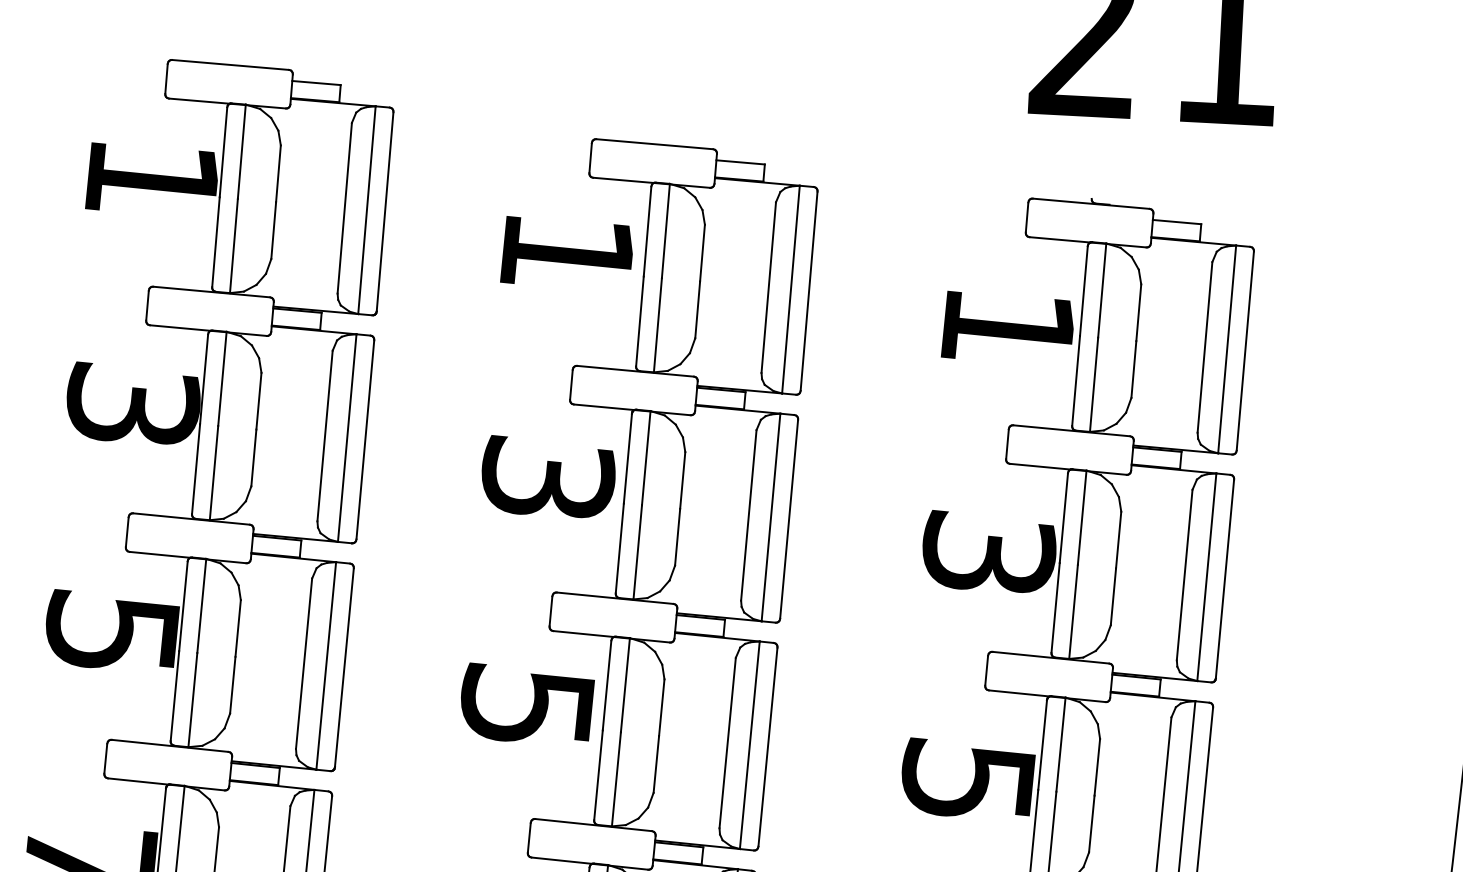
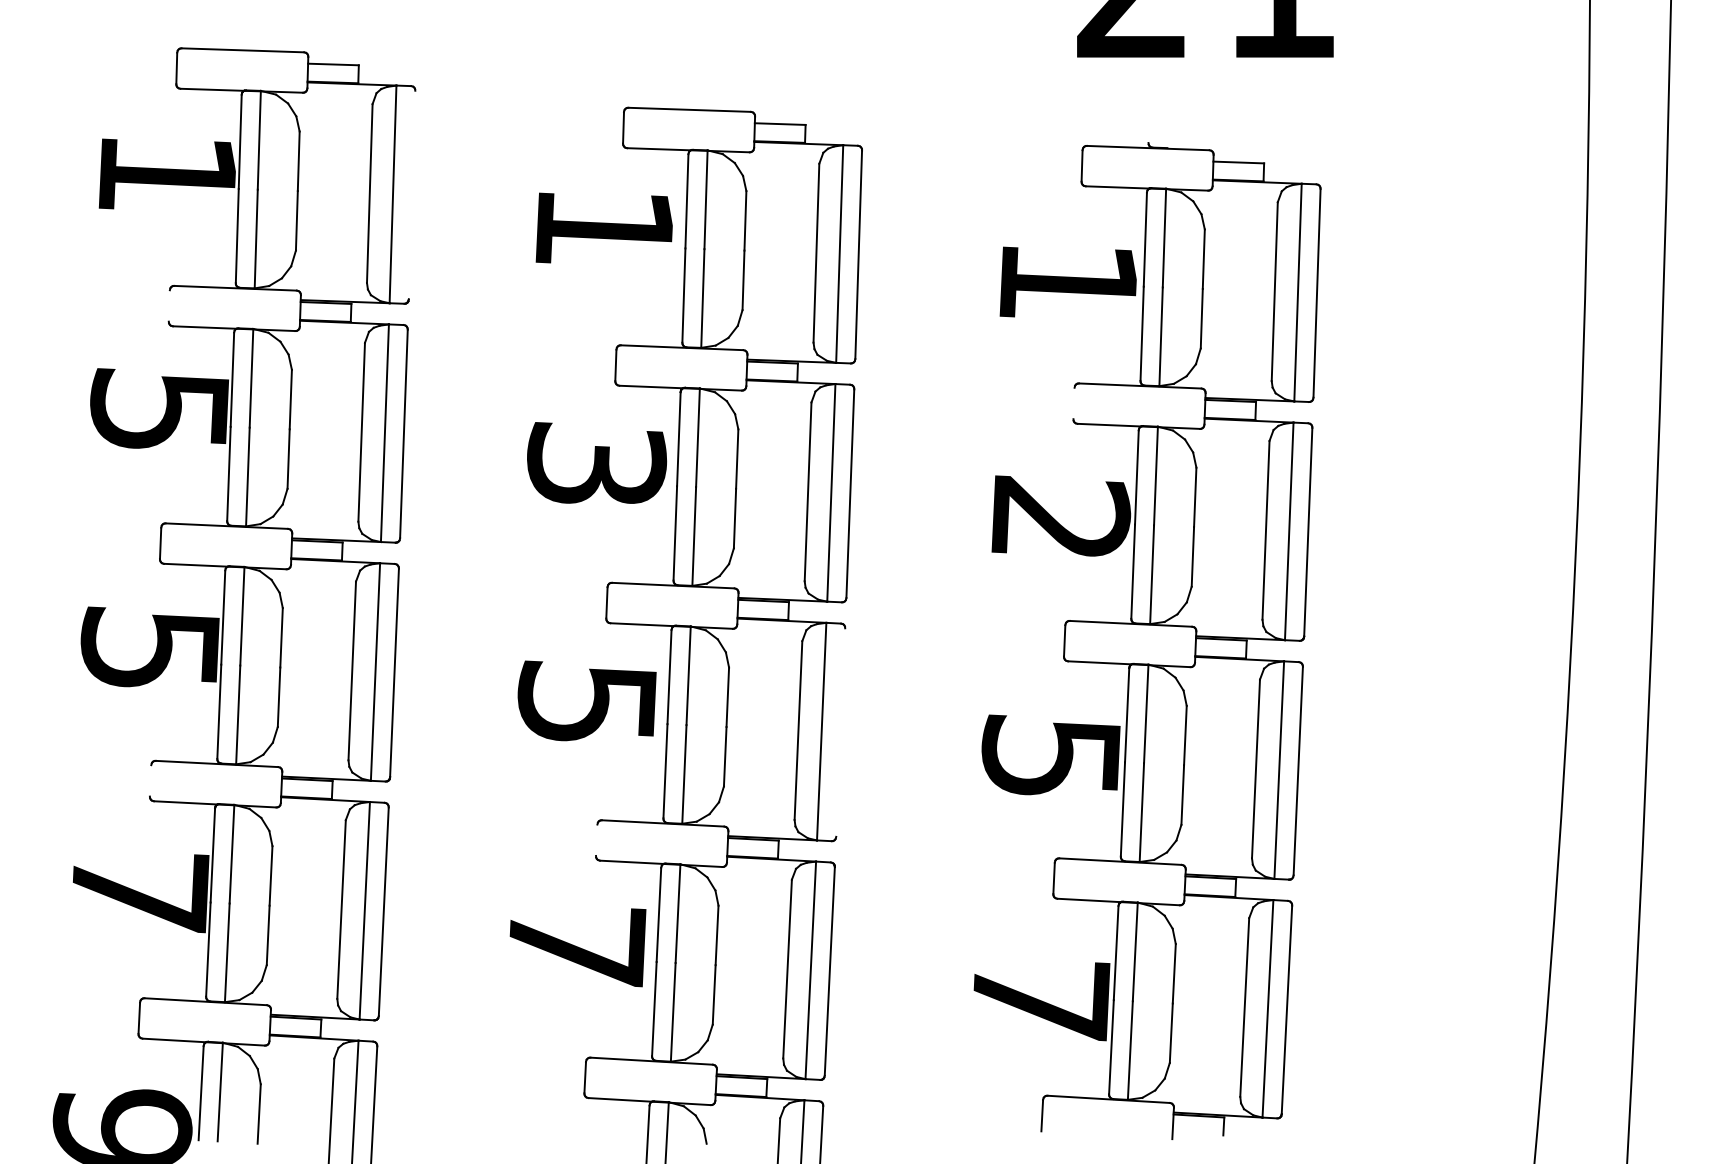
line: (384, 211) -> (411, 194), removed
line: (146, 305) -> (168, 305), removed
text: (132, 403) -> (159, 408), 3 -> 5
line: (1006, 444) -> (1073, 403), removed
text: (989, 551) -> (1061, 516), 3 -> 2
line: (767, 747) -> (840, 732), removed
line: (105, 758) -> (150, 780), removed
line: (529, 837) -> (596, 839), removed

